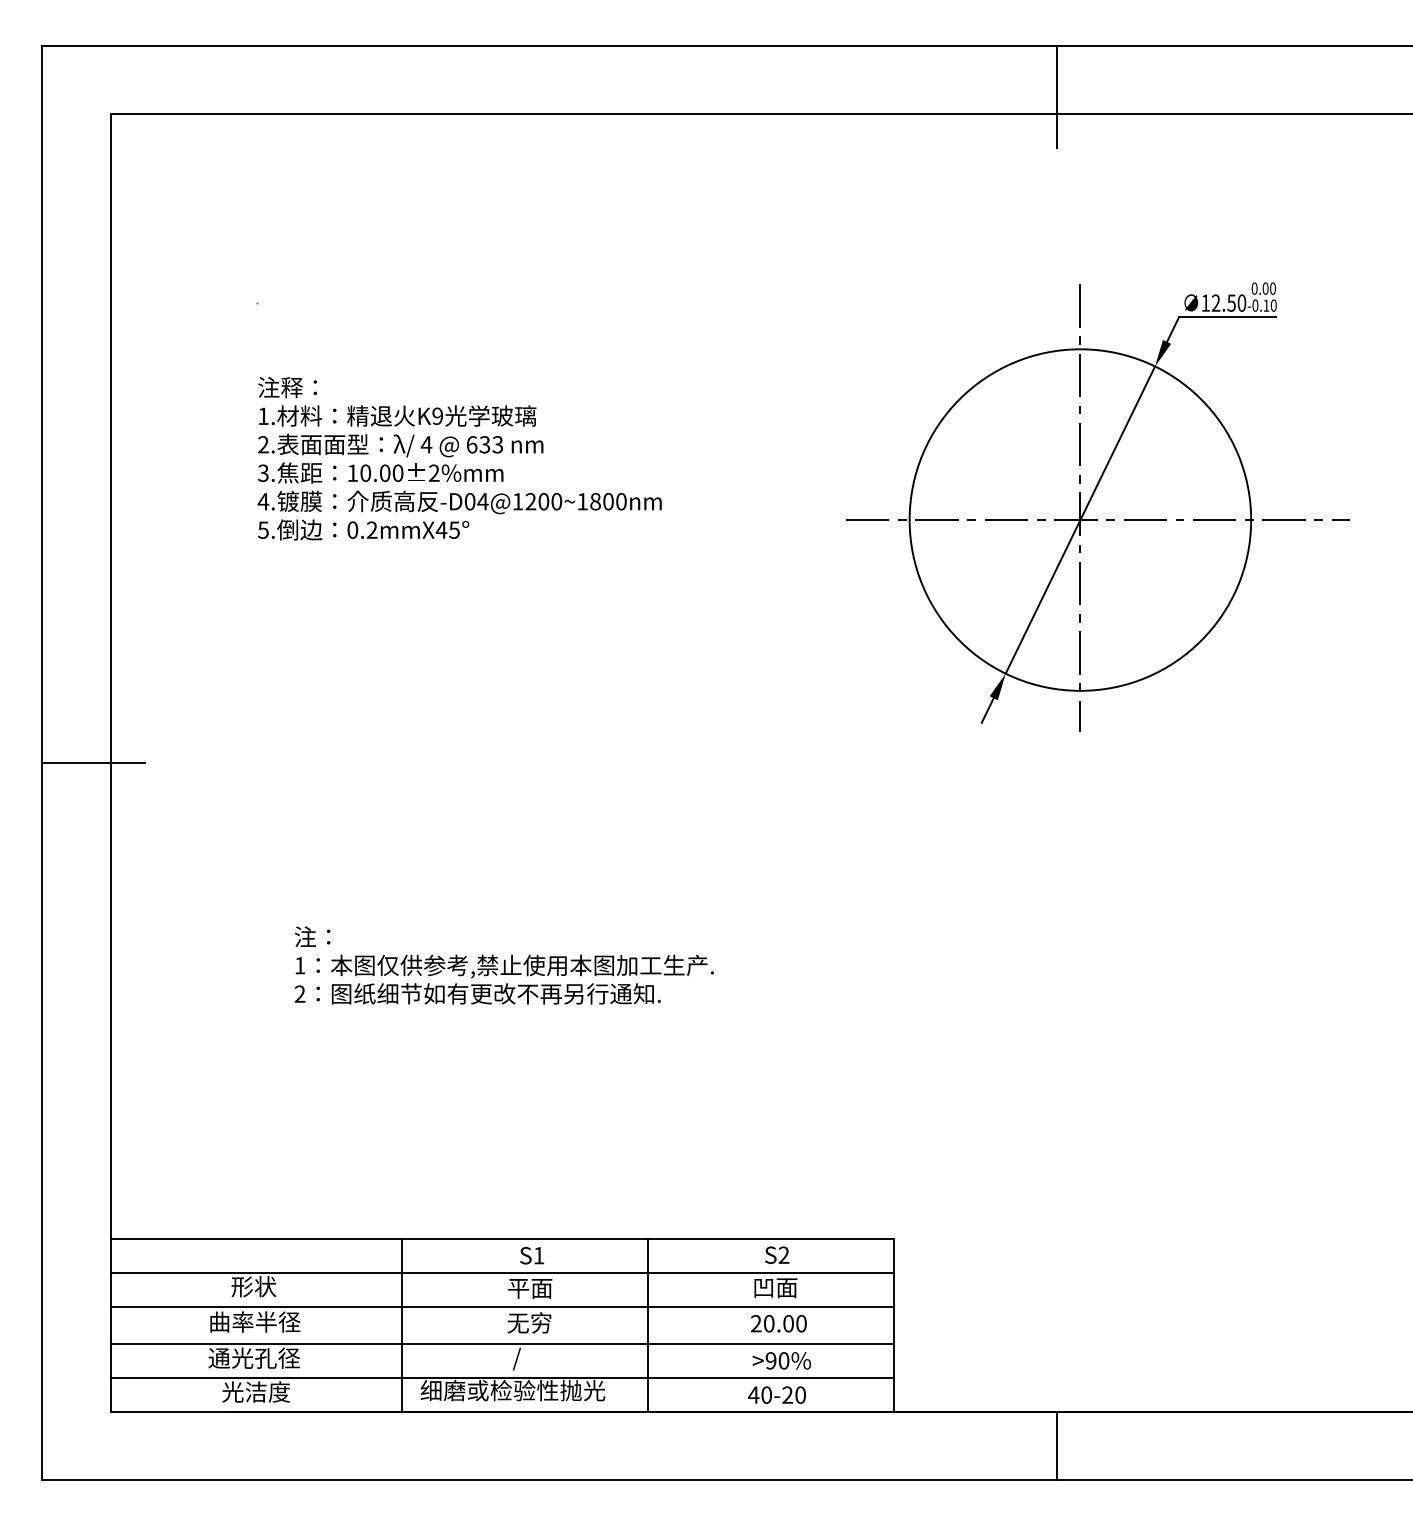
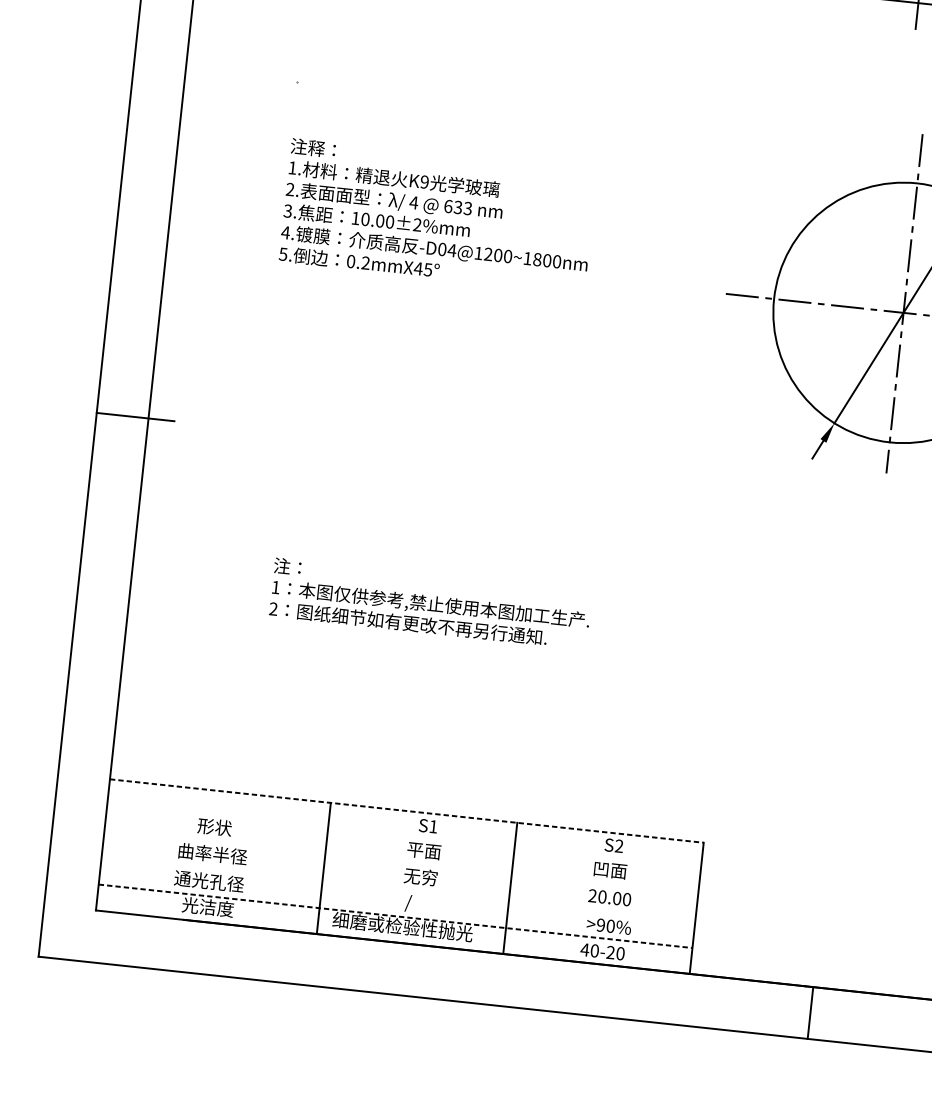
line: (502, 1238) -> (407, 810), solid -> dashed
line: (501, 1273) -> (403, 837), removed
line: (501, 1306) -> (400, 862), removed
line: (501, 1343) -> (397, 890), removed
line: (502, 1377) -> (395, 916), solid -> dashed

